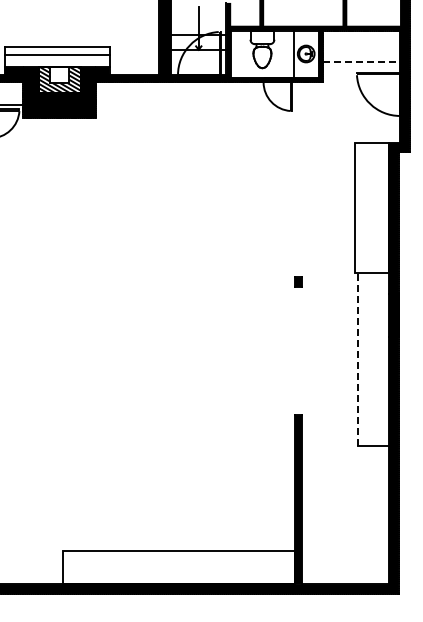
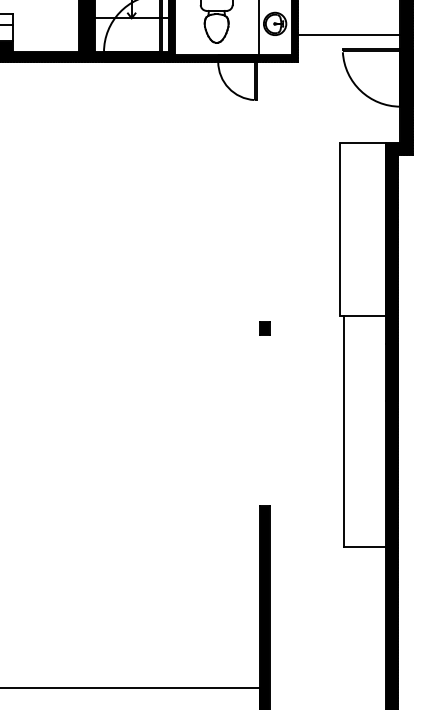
line: (362, 62) -> (350, 35), dashed -> solid
line: (357, 358) -> (343, 430), dashed -> solid

